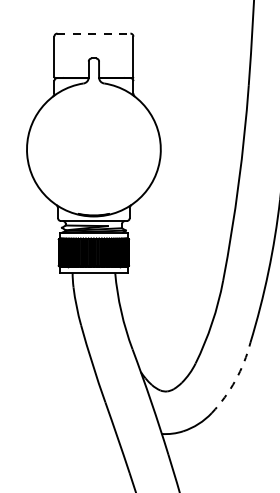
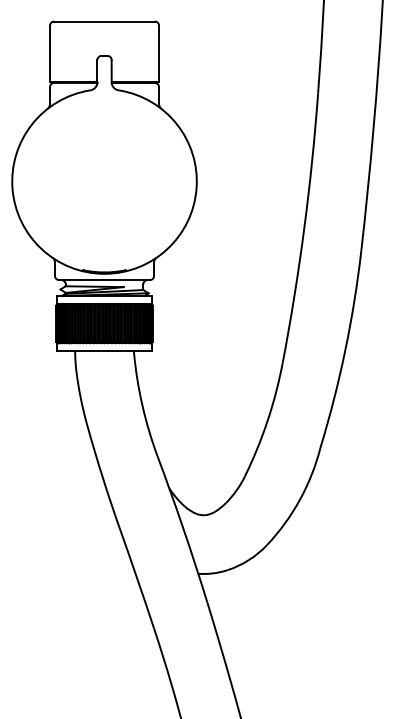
line: (94, 33) -> (105, 21), dashed -> solid
arc: (235, 380) -> (299, 499), dashed -> solid

